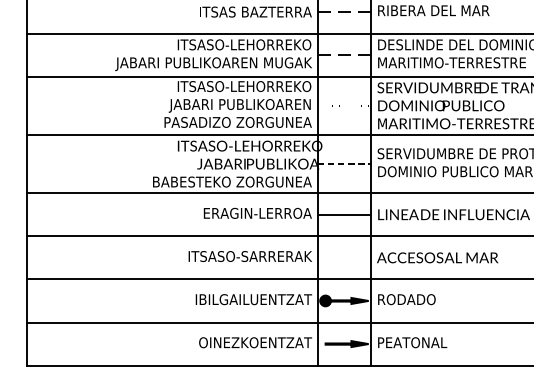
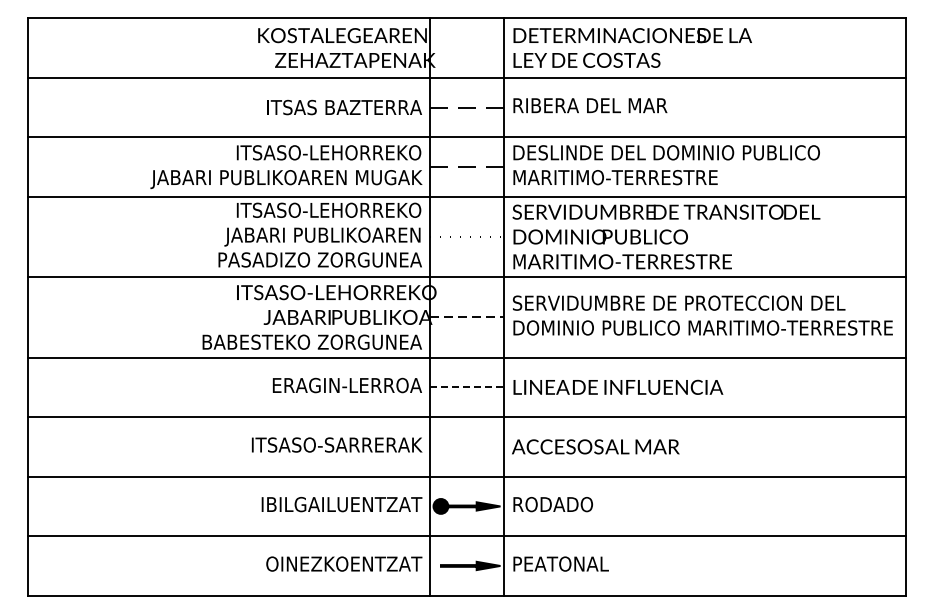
line: (344, 214) -> (467, 387), solid -> dashed

